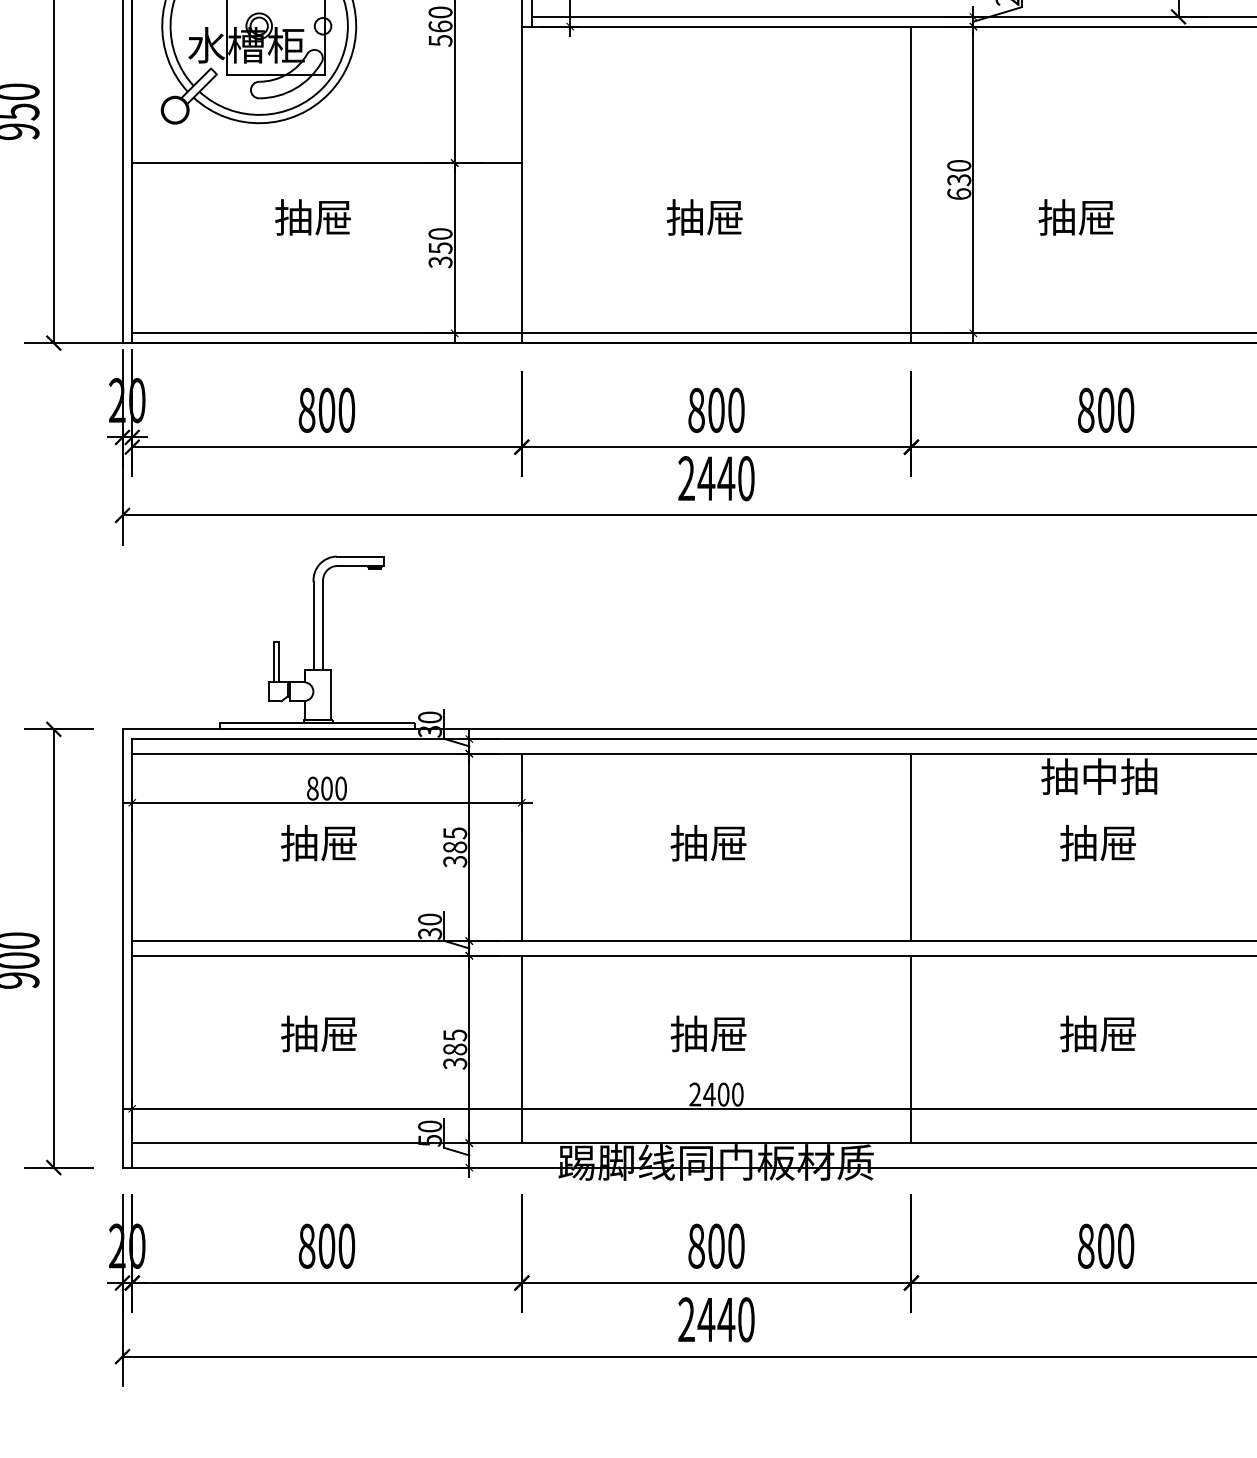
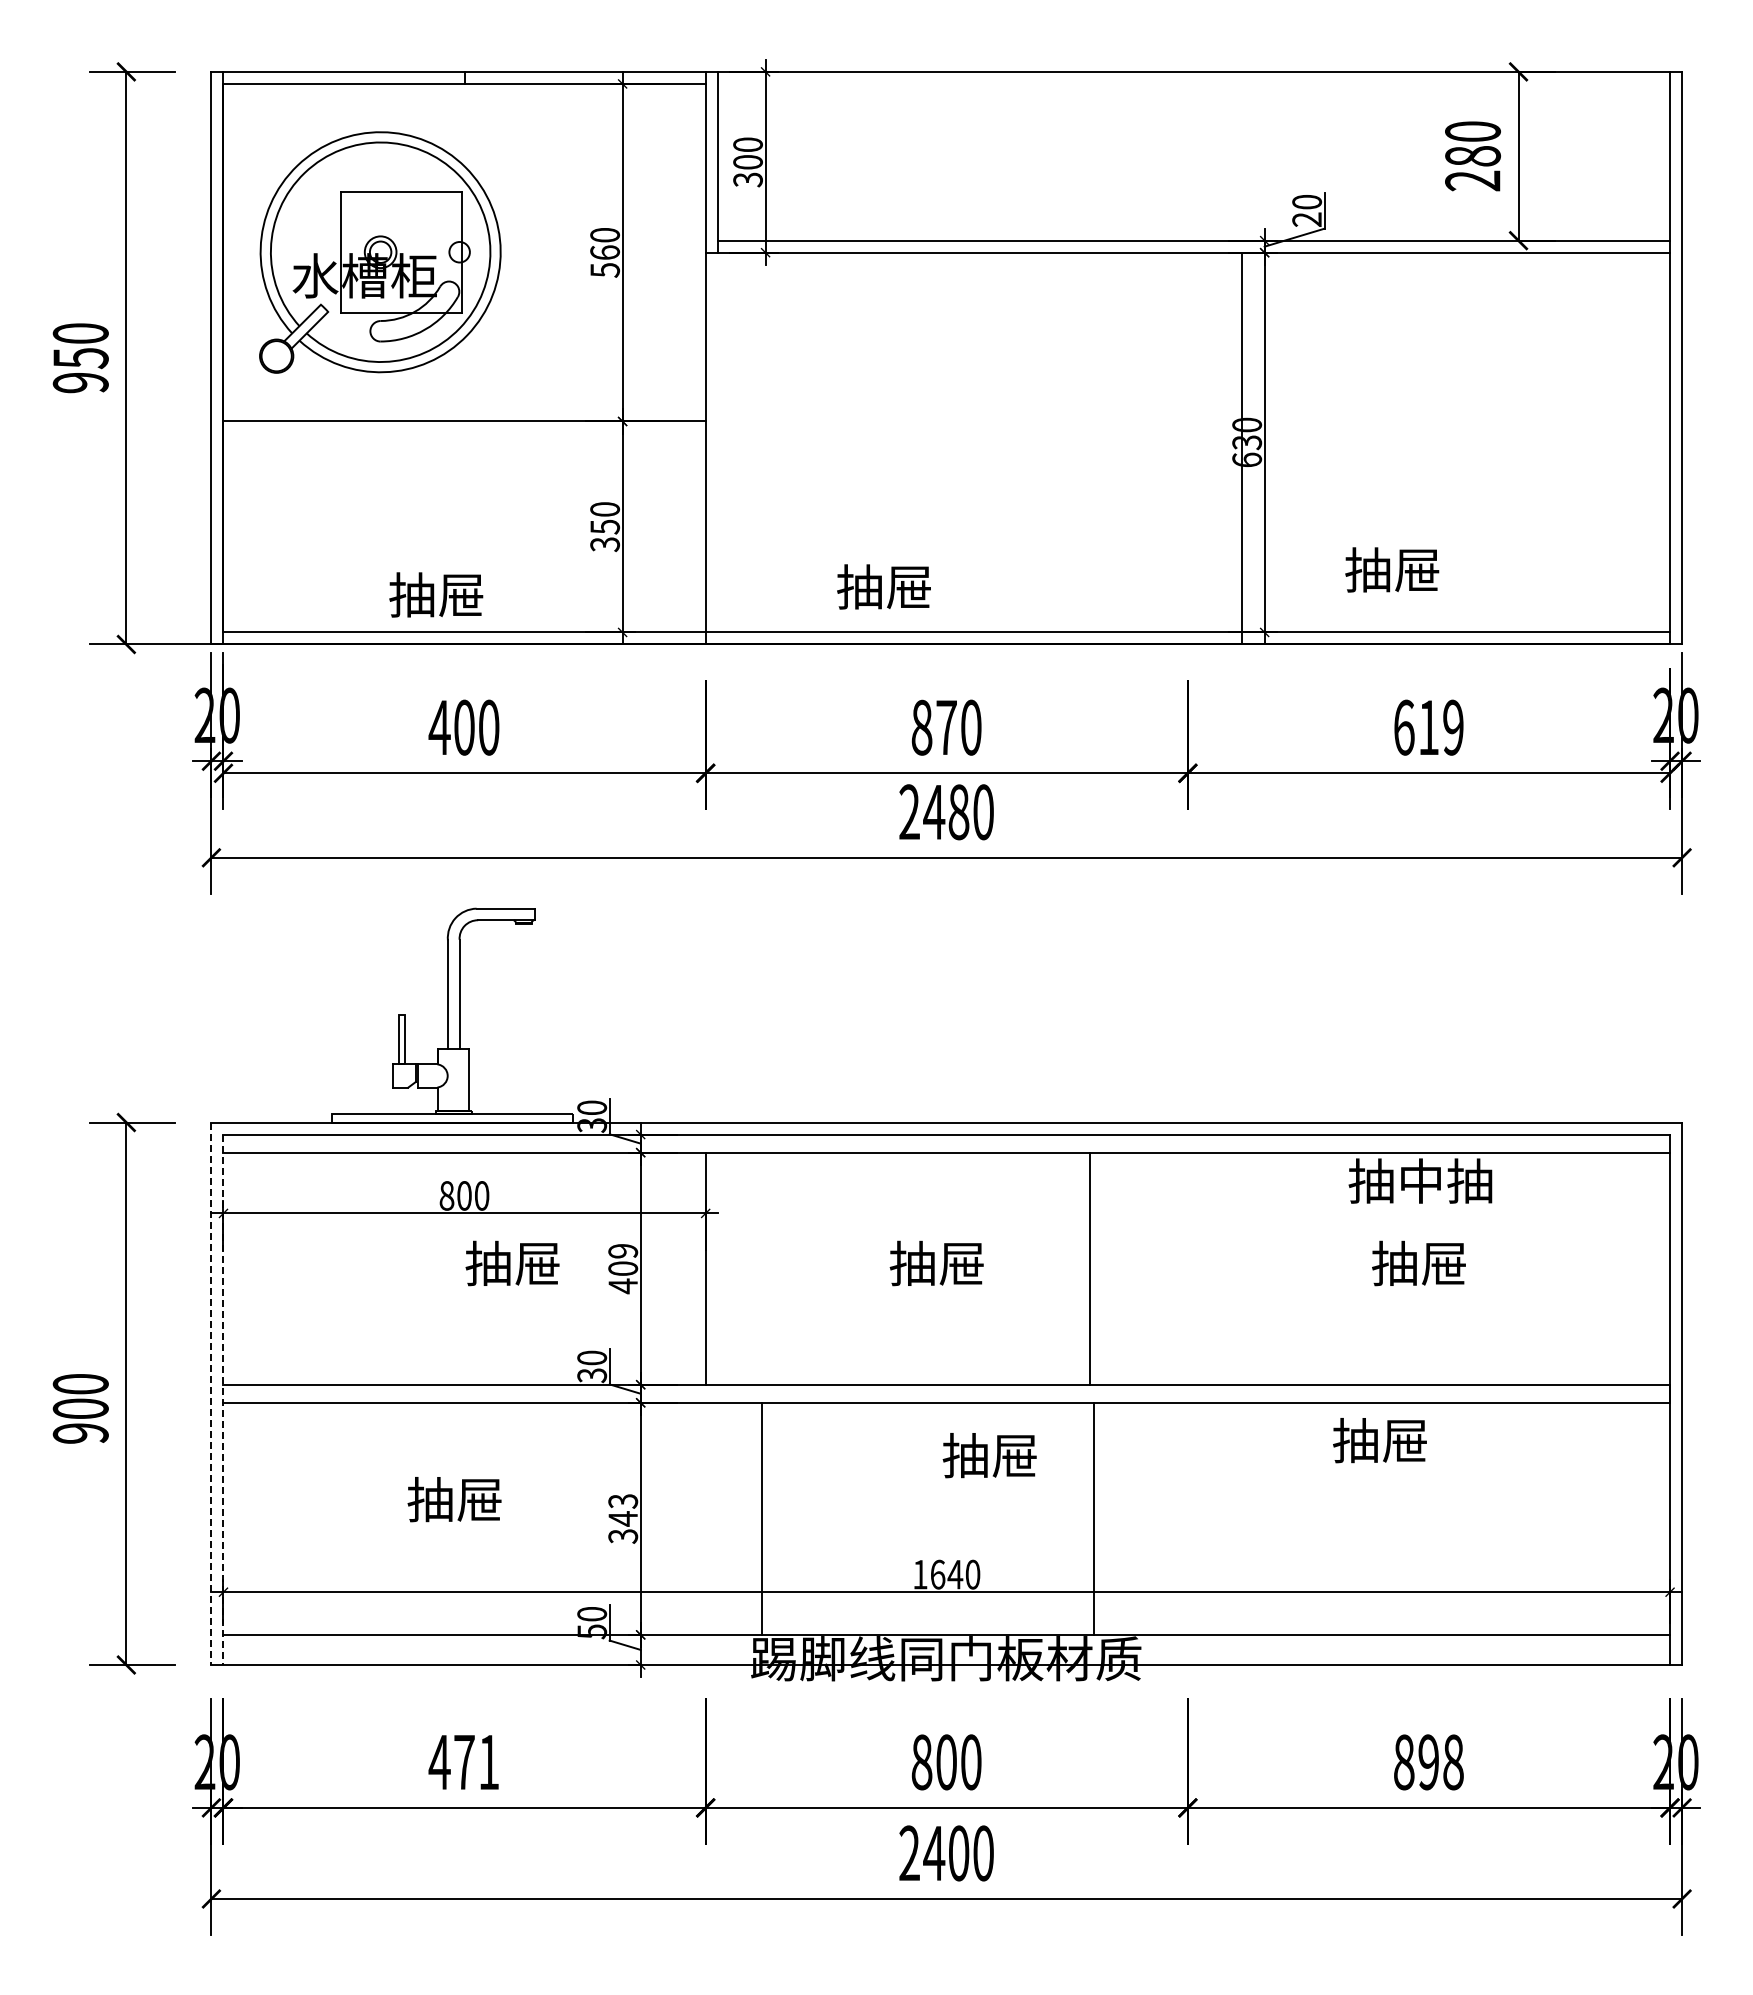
line: (911, 184) -> (1241, 448), moved
text: (313, 217) -> (436, 594), moved
text: (704, 217) -> (883, 586), moved
text: (1076, 217) -> (1392, 569), moved
text: (306, 410) -> (439, 727), 800 -> 400
text: (716, 410) -> (946, 727), 800 -> 870
text: (1105, 410) -> (1428, 727), 800 -> 619
text: (726, 478) -> (958, 812), 2440 -> 2480
text: (318, 843) -> (512, 1263), moved
line: (911, 847) -> (1089, 1268), moved
text: (455, 848) -> (623, 1269), 385 -> 409
line: (122, 949) -> (211, 1394), solid -> dashed
line: (132, 953) -> (223, 1400), solid -> dashed
text: (708, 1033) -> (989, 1455), moved
text: (1097, 1033) -> (1379, 1440), moved
text: (455, 1042) -> (623, 1510), 385 -> 343
line: (521, 1049) -> (761, 1518), moved
line: (911, 1049) -> (1093, 1518), moved
text: (709, 1094) -> (938, 1574), 2400 -> 1640
text: (326, 1246) -> (463, 1762), 800 -> 471
text: (1115, 1246) -> (1440, 1762), 800 -> 898
text: (726, 1319) -> (958, 1853), 2440 -> 2400

